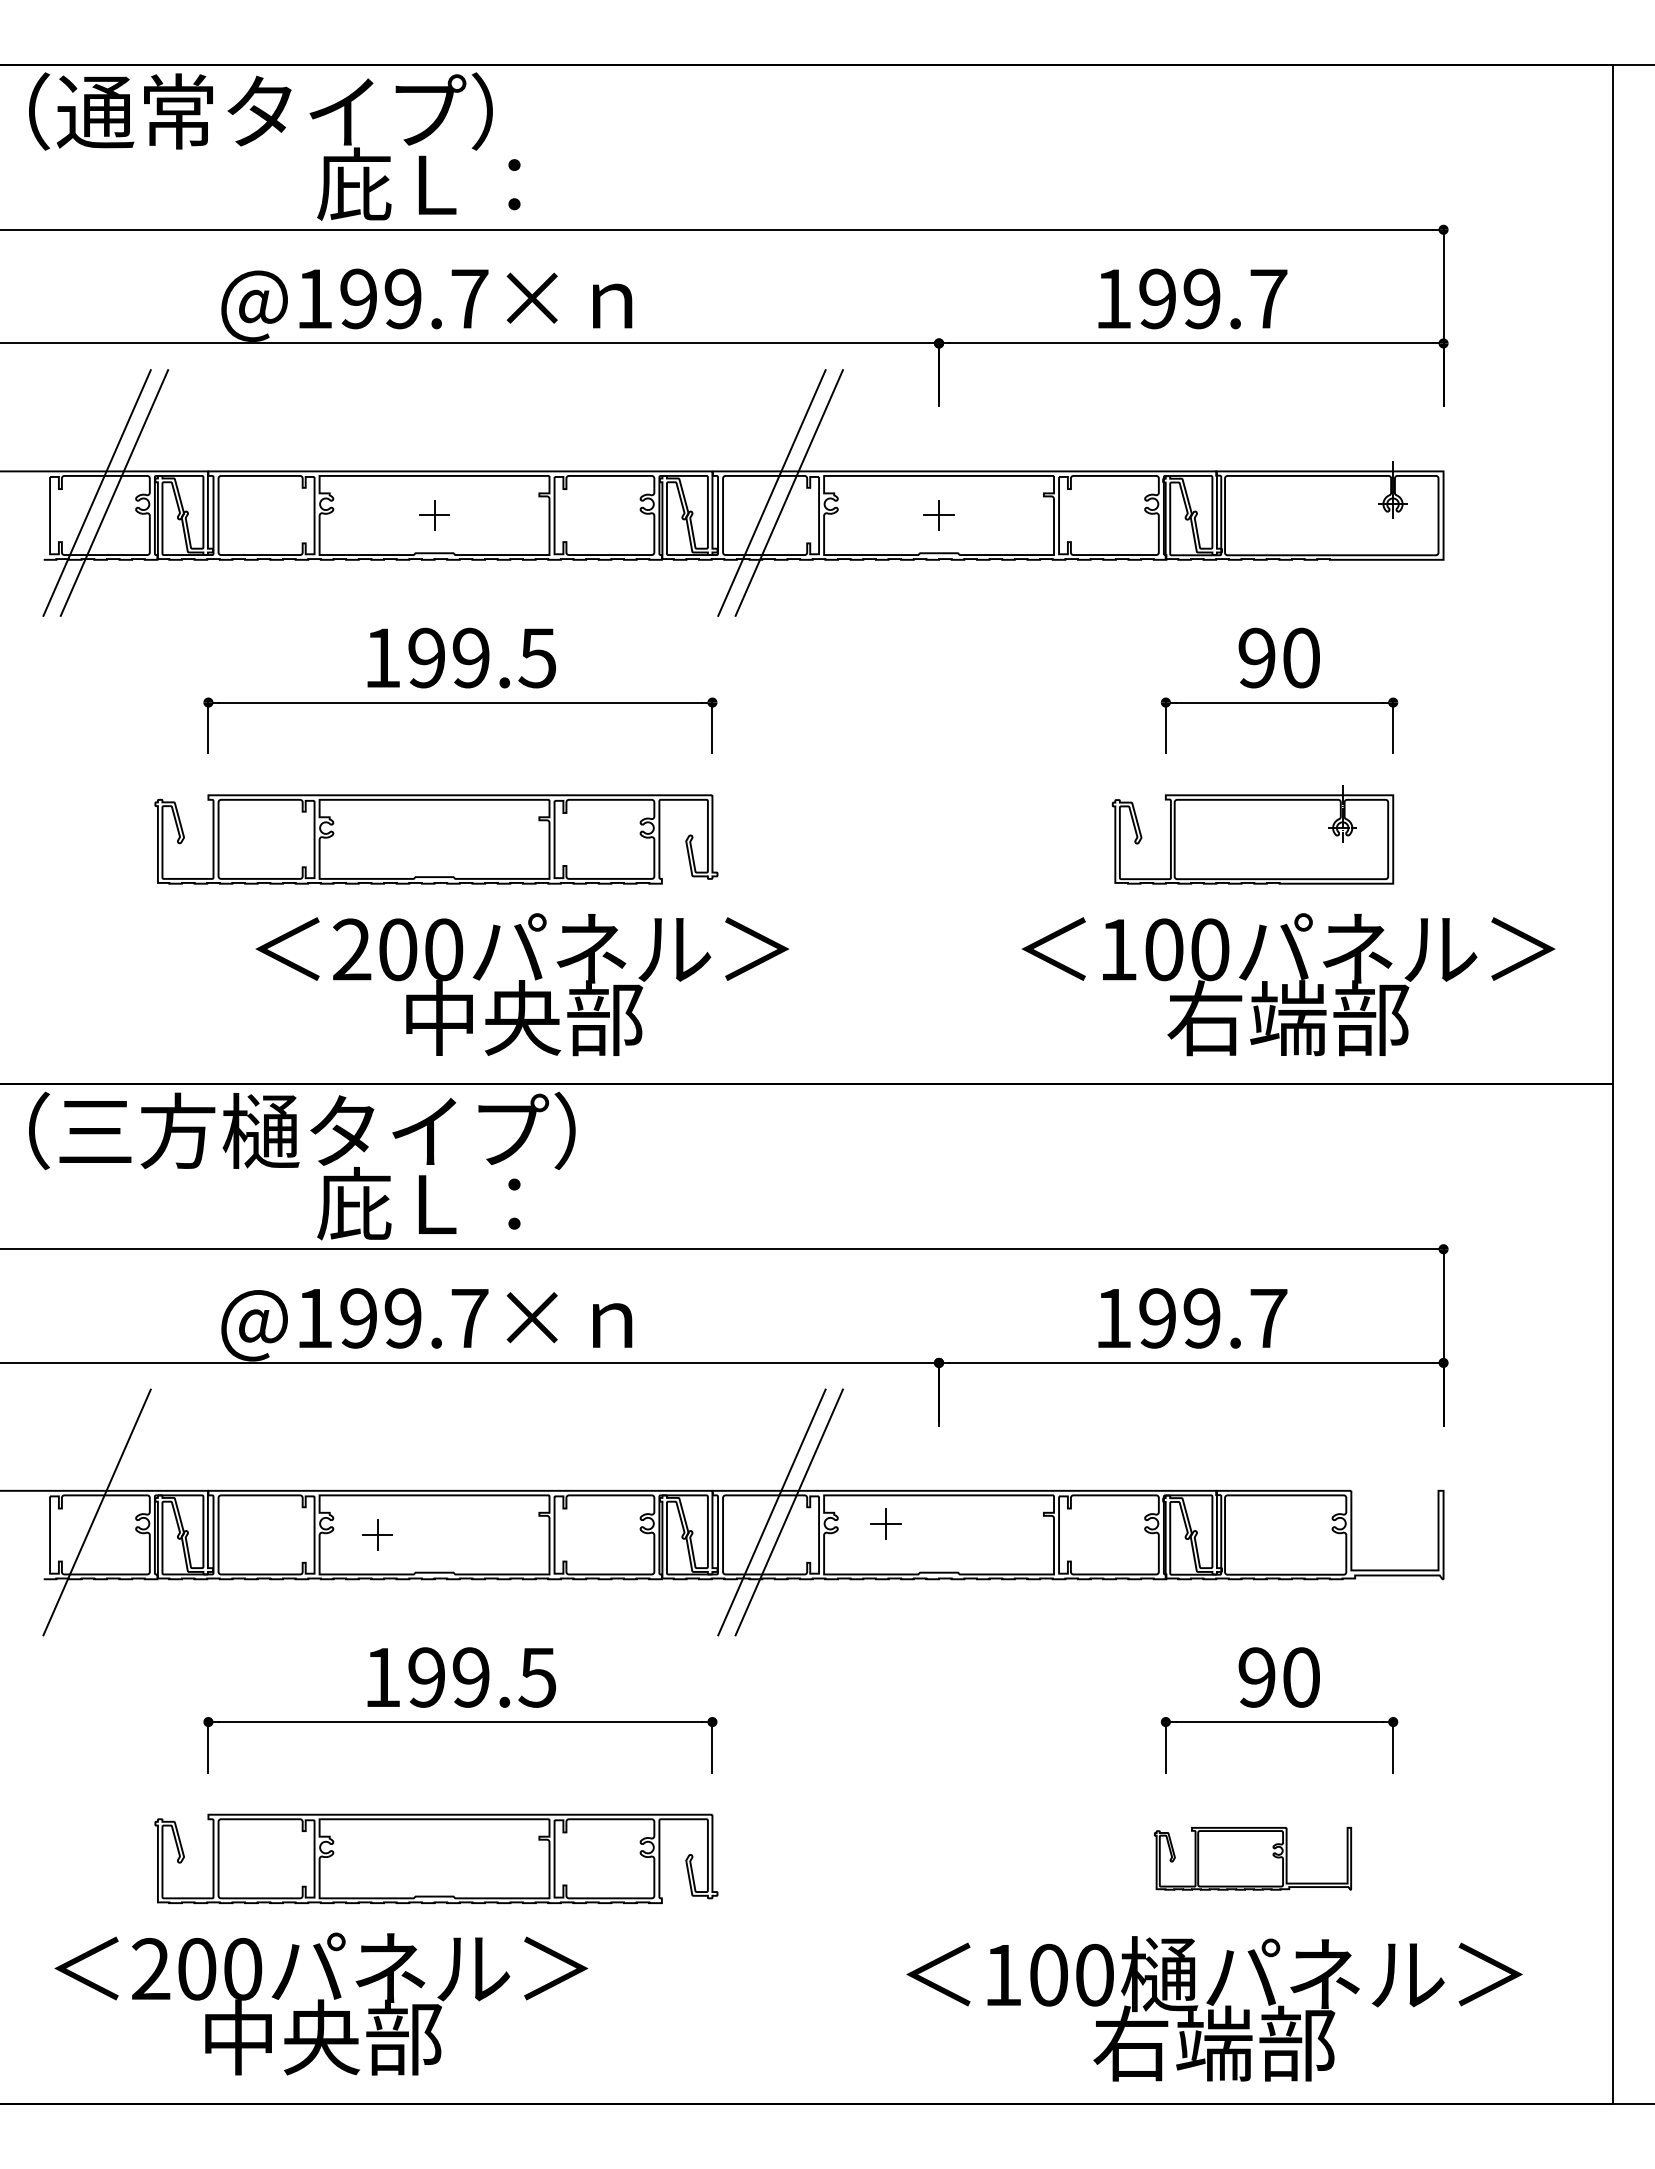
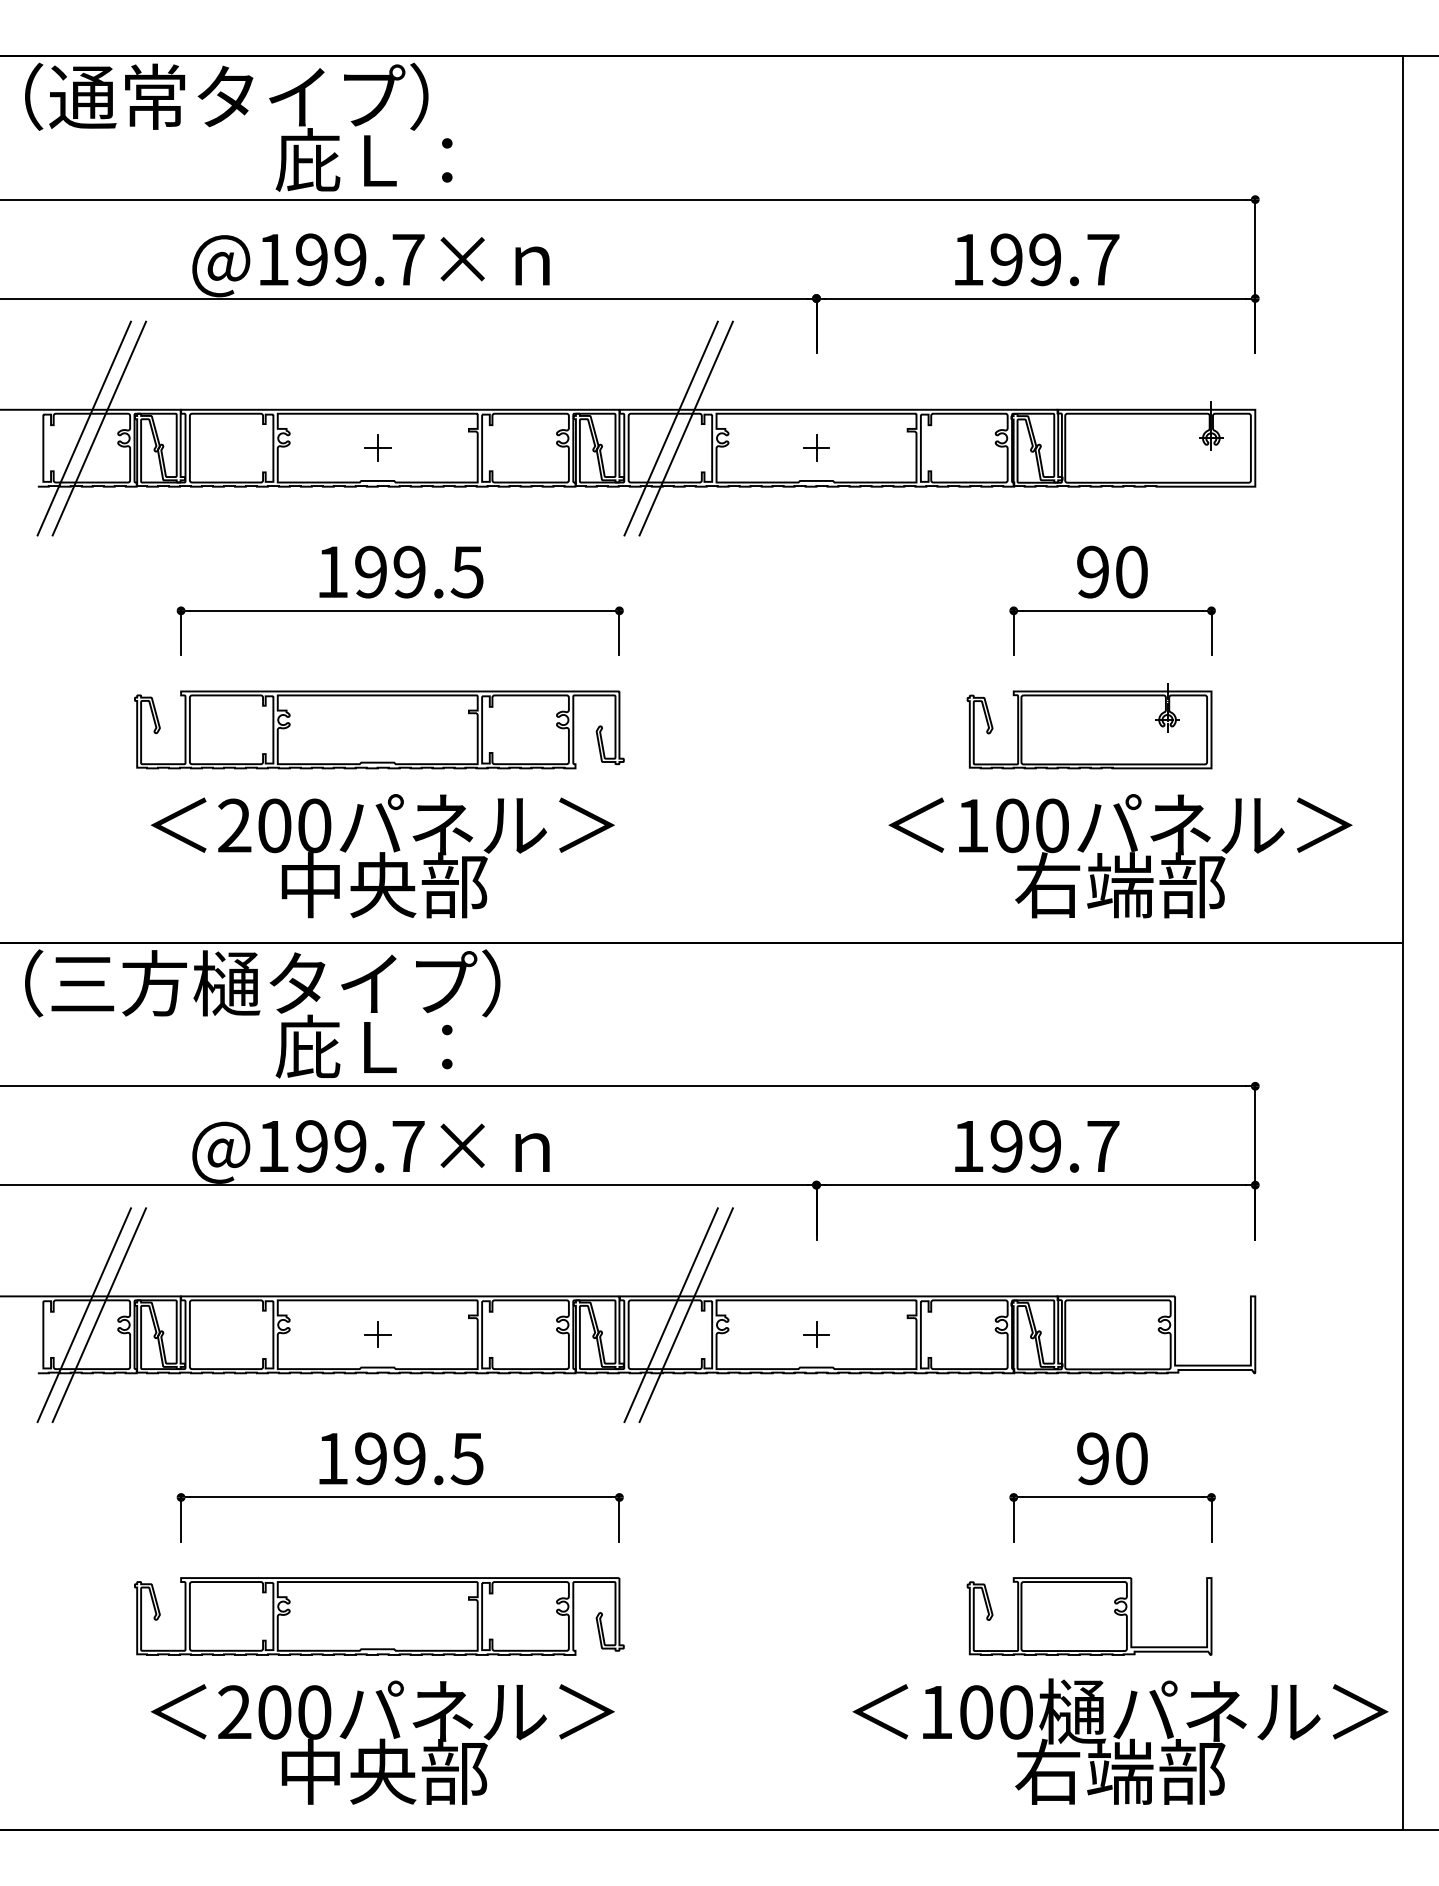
text: (522, 984) -> (382, 856), moved
line: (114, 1512) -> (99, 1315), added
part: (885, 1523) -> (816, 1334), moved
part: (377, 1534) -> (377, 1334), moved
part: (1252, 1858) -> (1089, 1616), size x1.43
text: (321, 2003) -> (382, 1742), moved
text: (1214, 2008) -> (1120, 1741), moved

